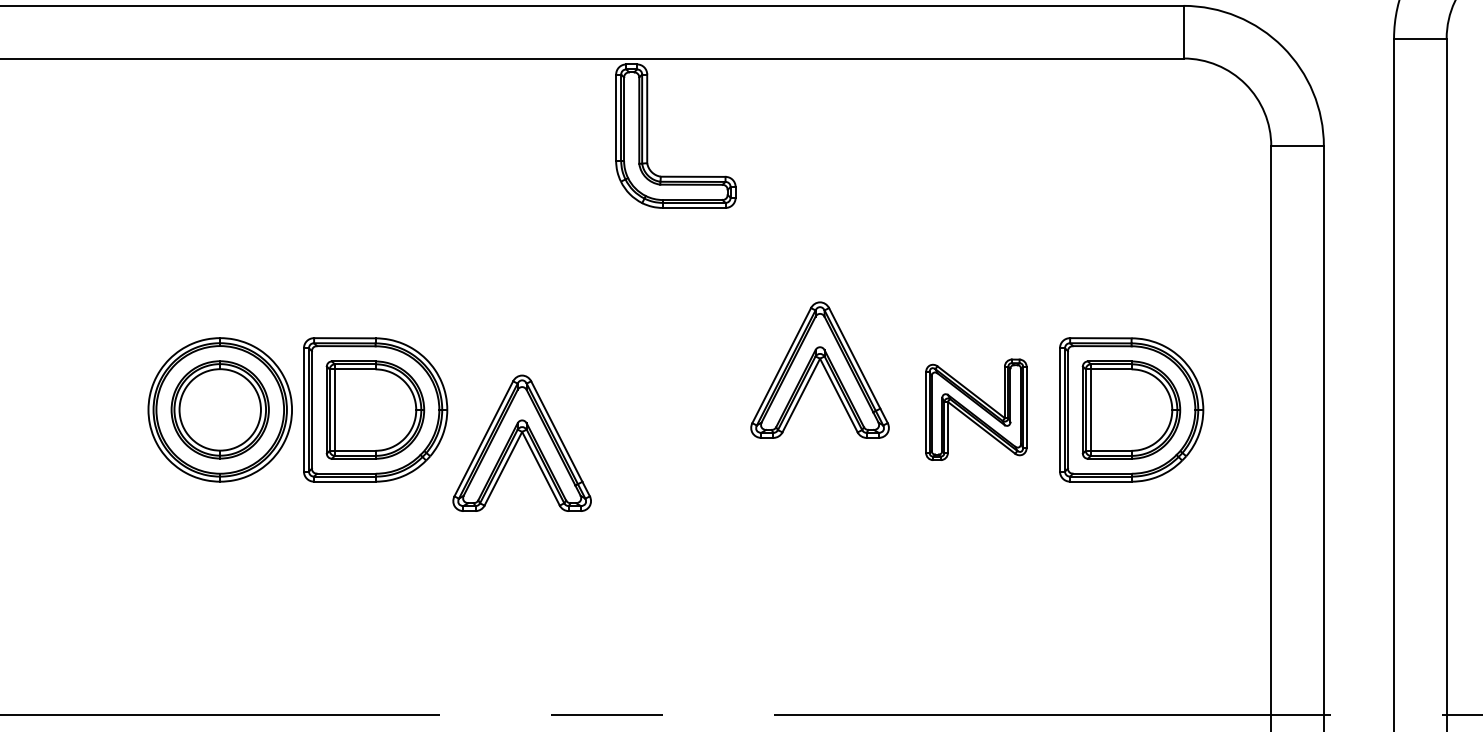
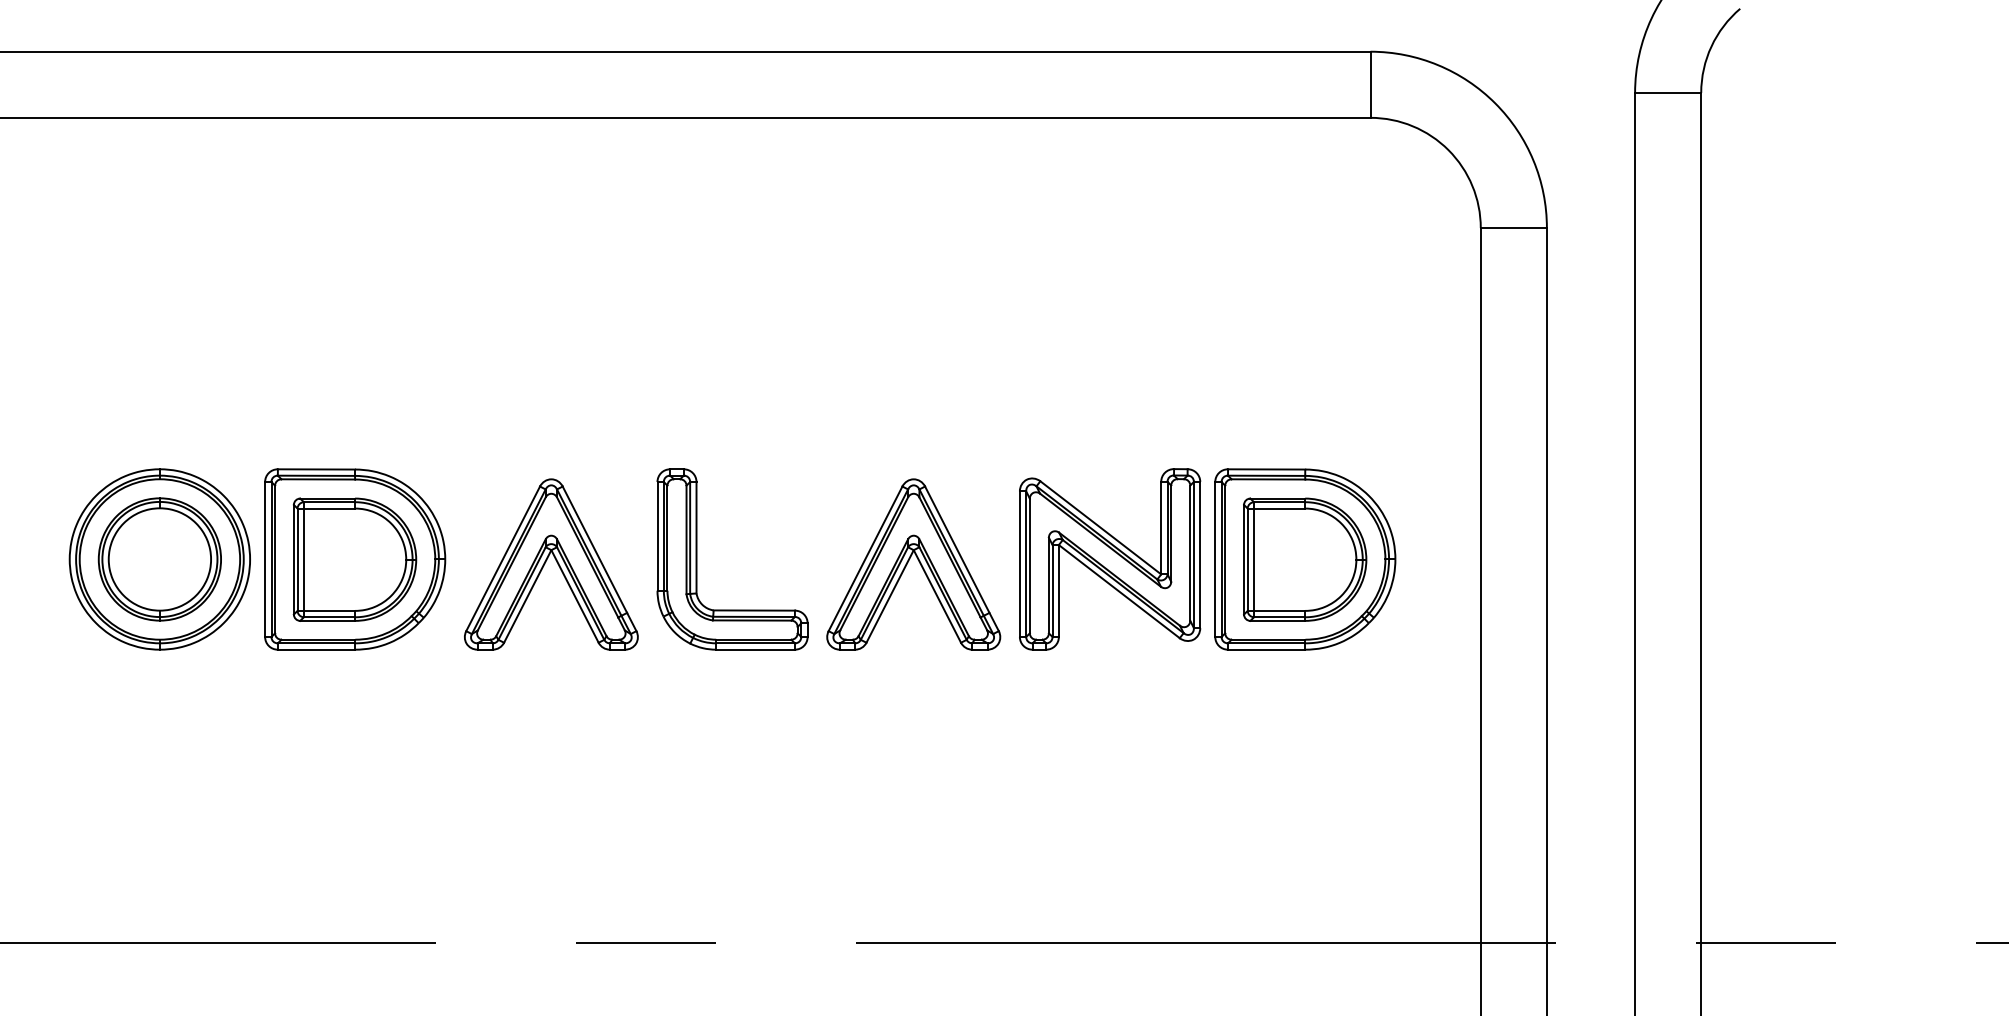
part: (648, 136) -> (697, 559), moved
part: (819, 370) -> (913, 564), moved
part: (976, 409) -> (1110, 559), size x1.43
part: (522, 443) -> (551, 564), moved

